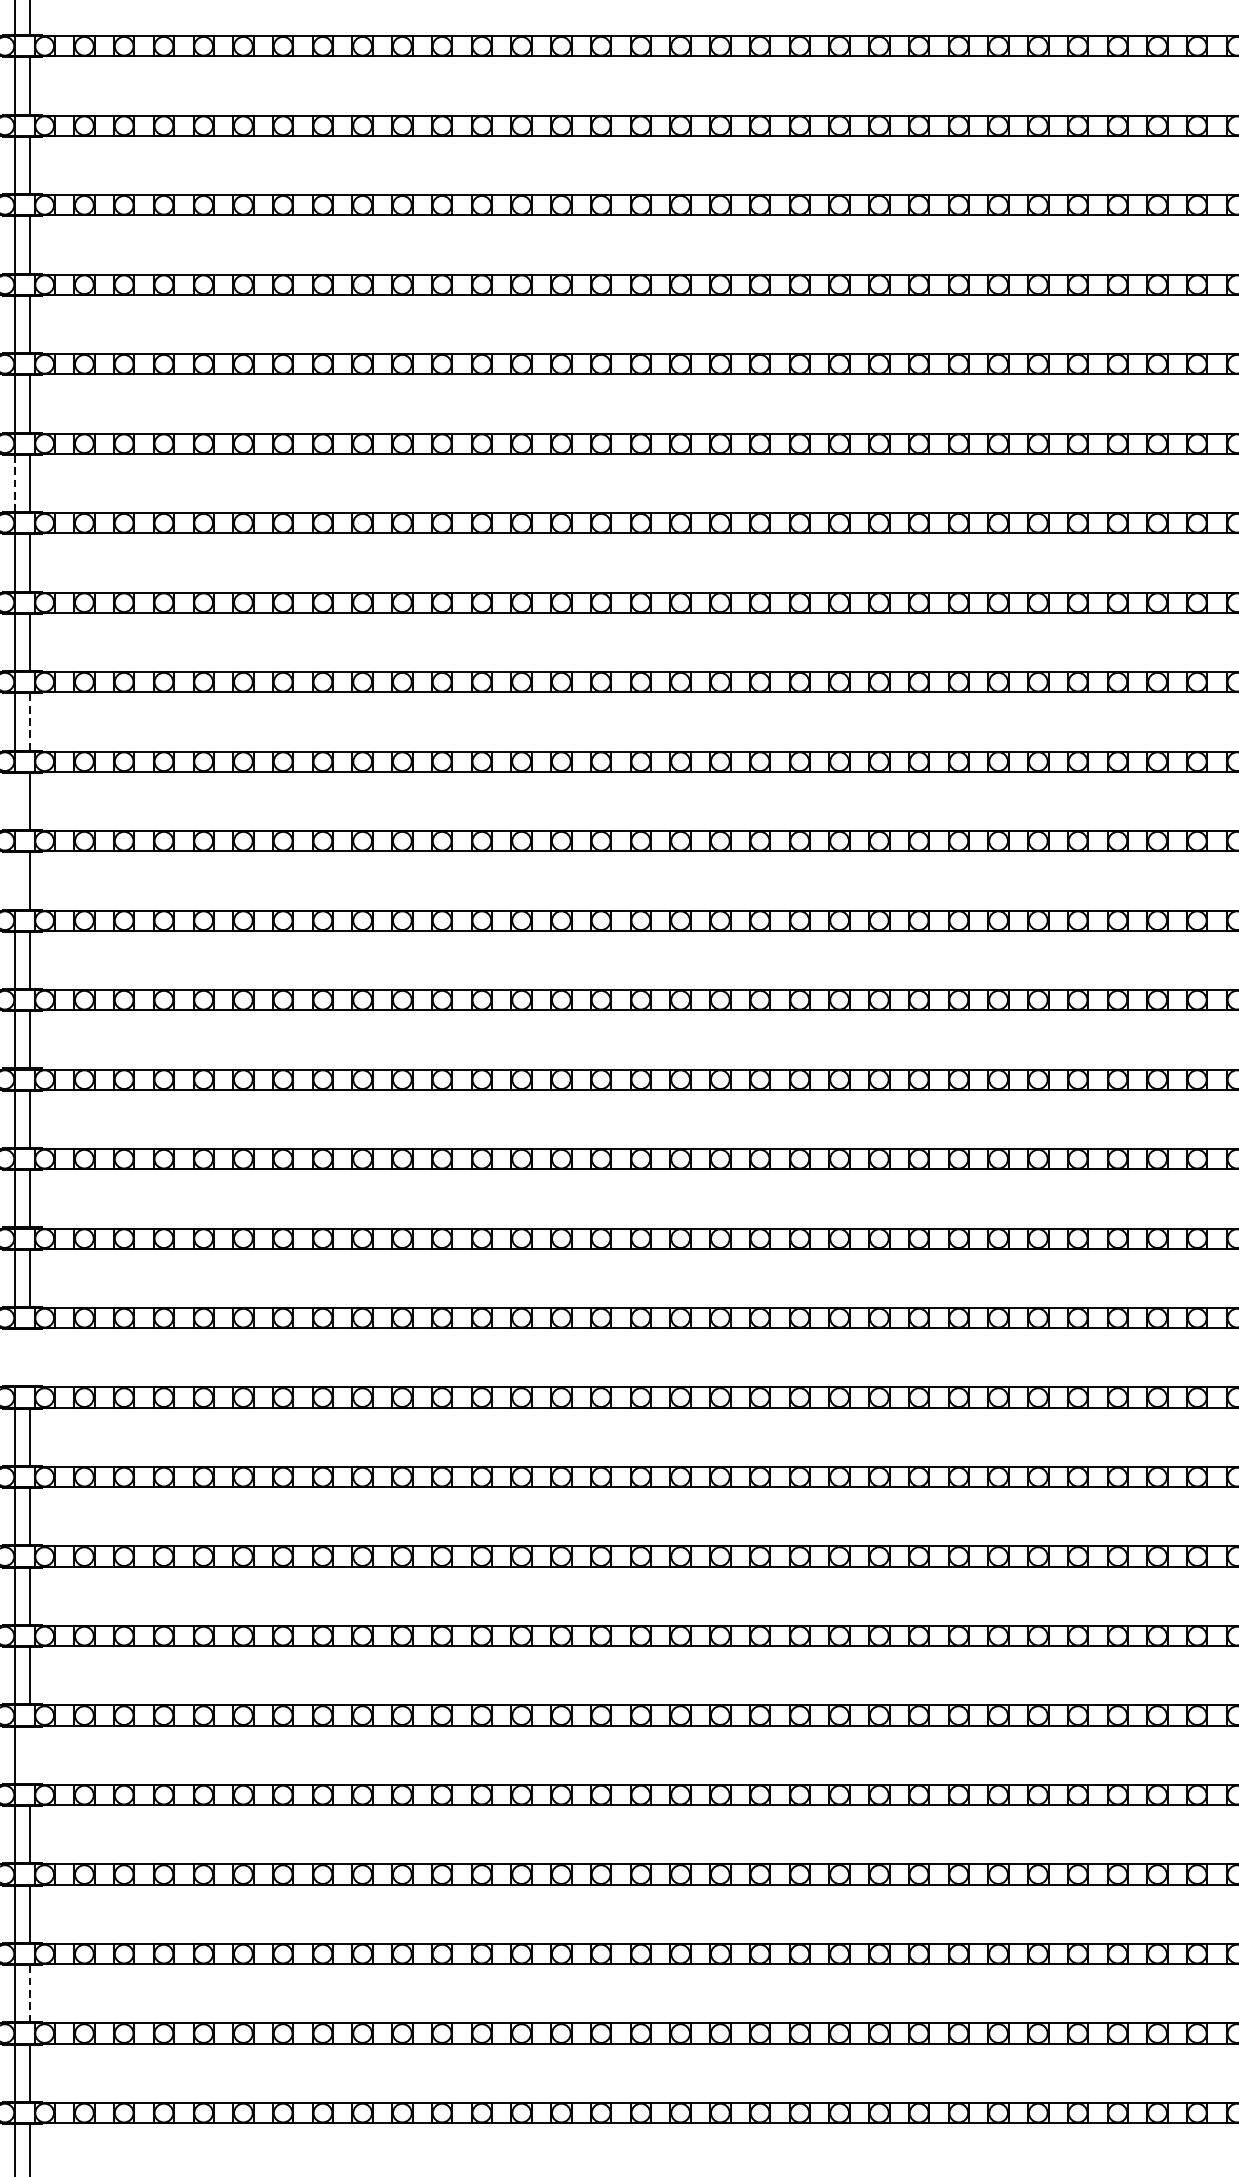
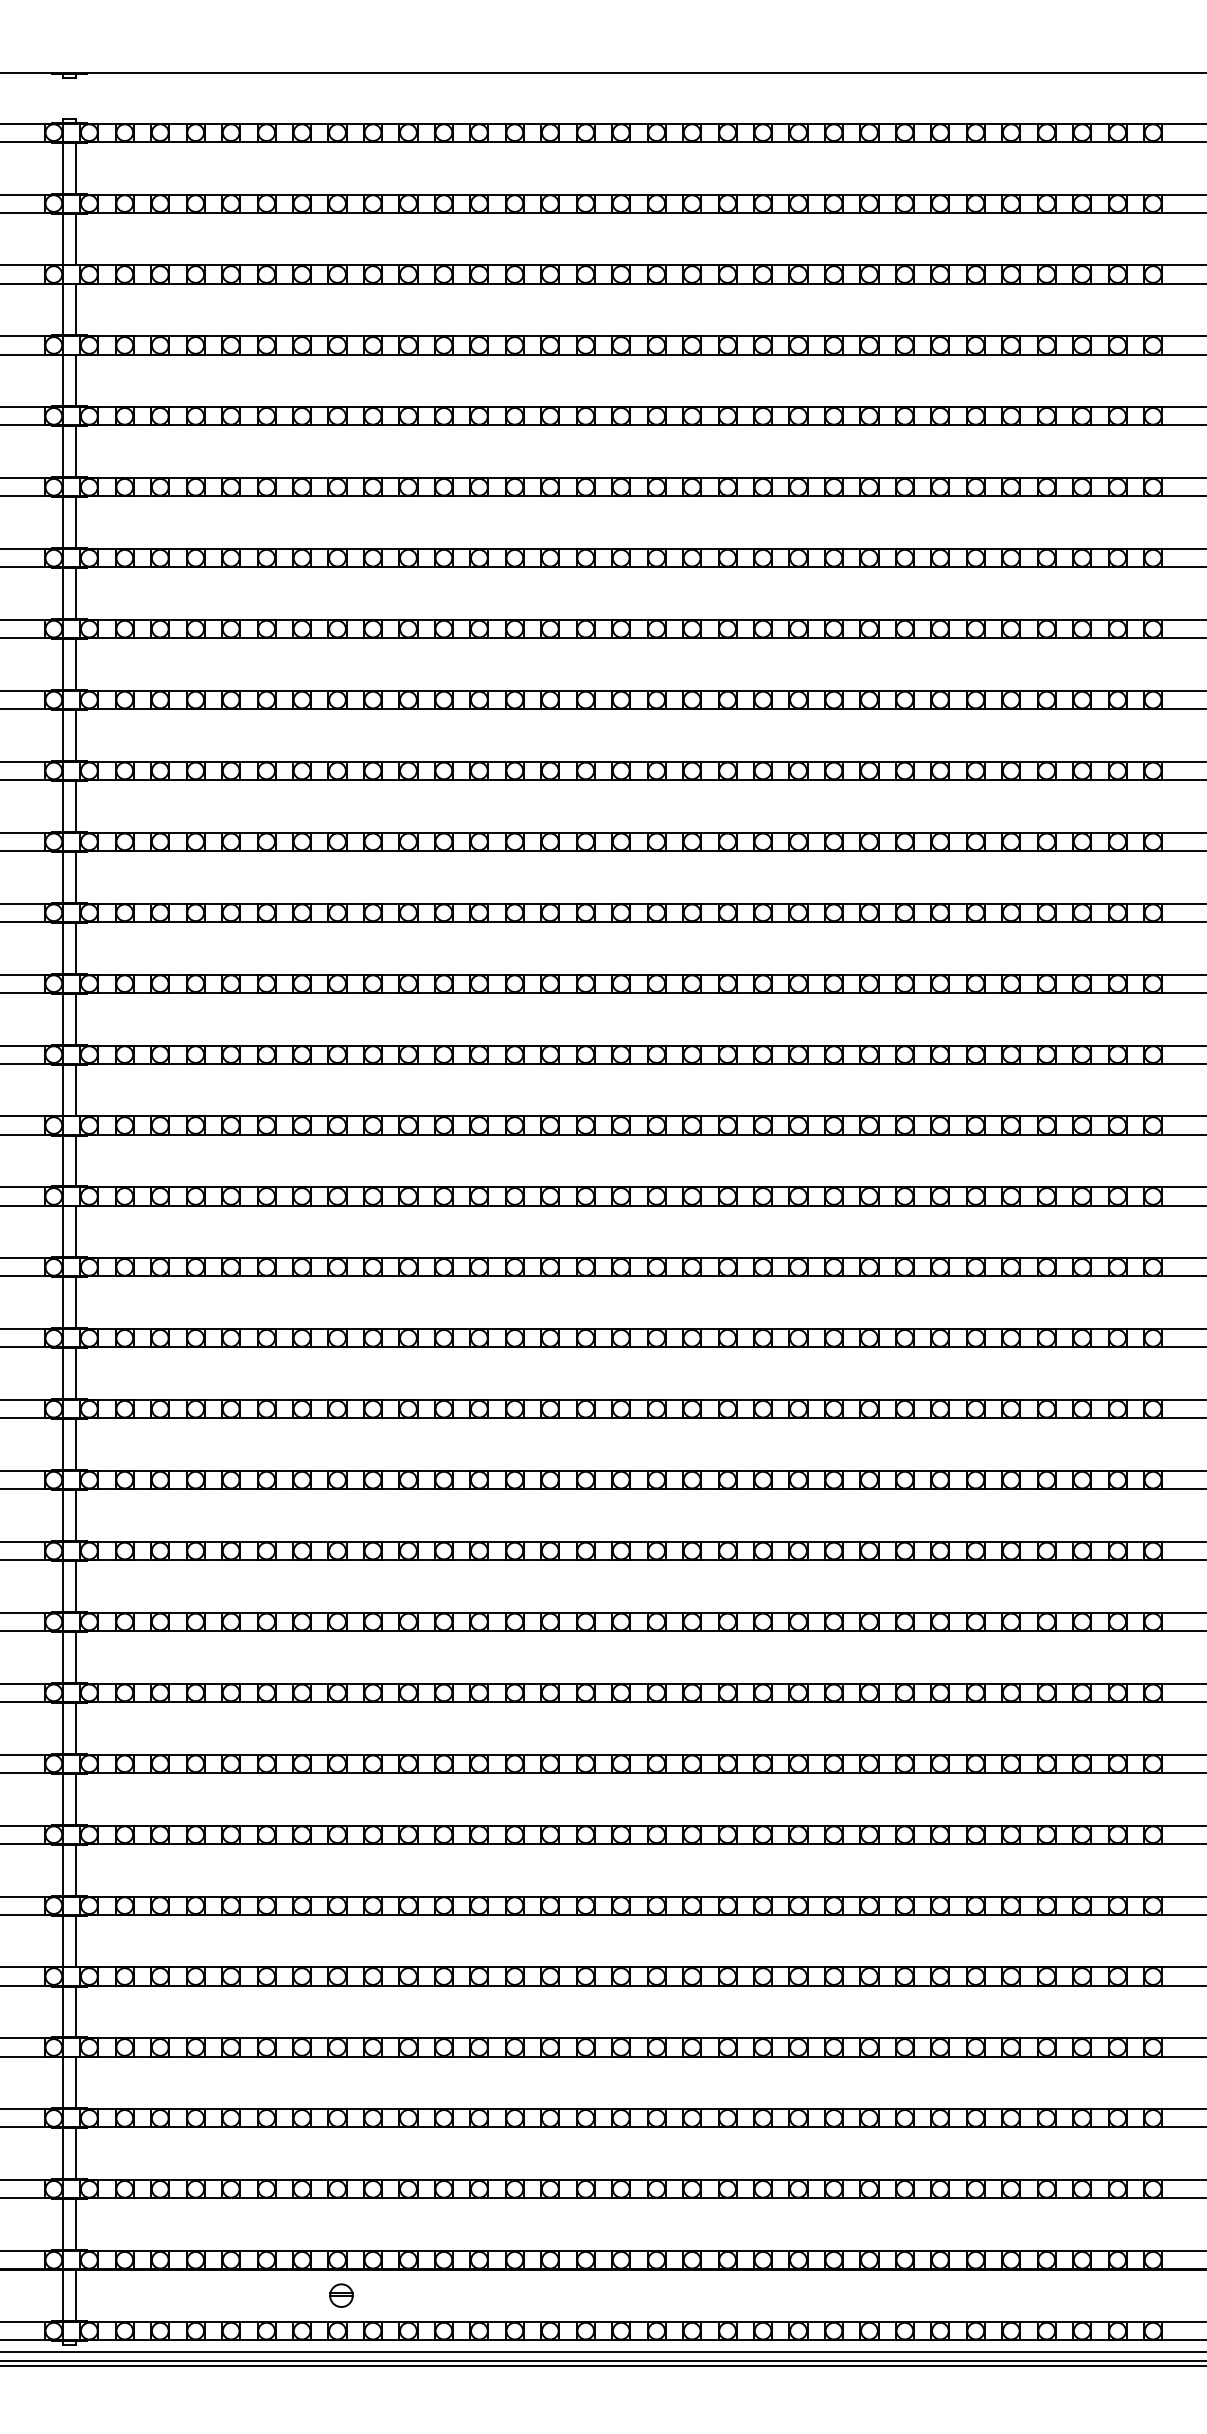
line: (14, 482) -> (62, 734), dashed -> solid
line: (30, 721) -> (76, 947), dashed -> solid
line: (14, 800) -> (62, 1018), added
line: (14, 880) -> (62, 1089), added
line: (14, 1357) -> (62, 1515), added
line: (30, 1357) -> (76, 1515), added
line: (30, 1754) -> (76, 1869), added
line: (30, 1993) -> (76, 2082), dashed -> solid

